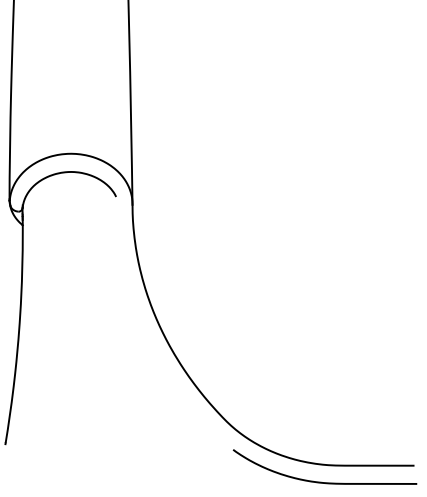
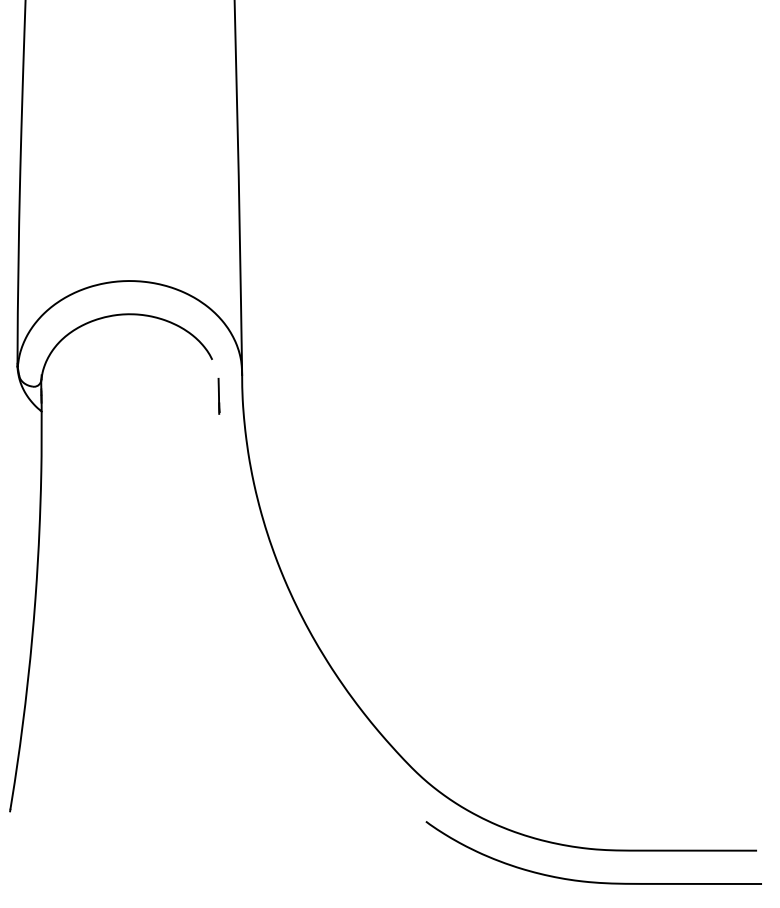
line: (119, 216) -> (218, 395), added

